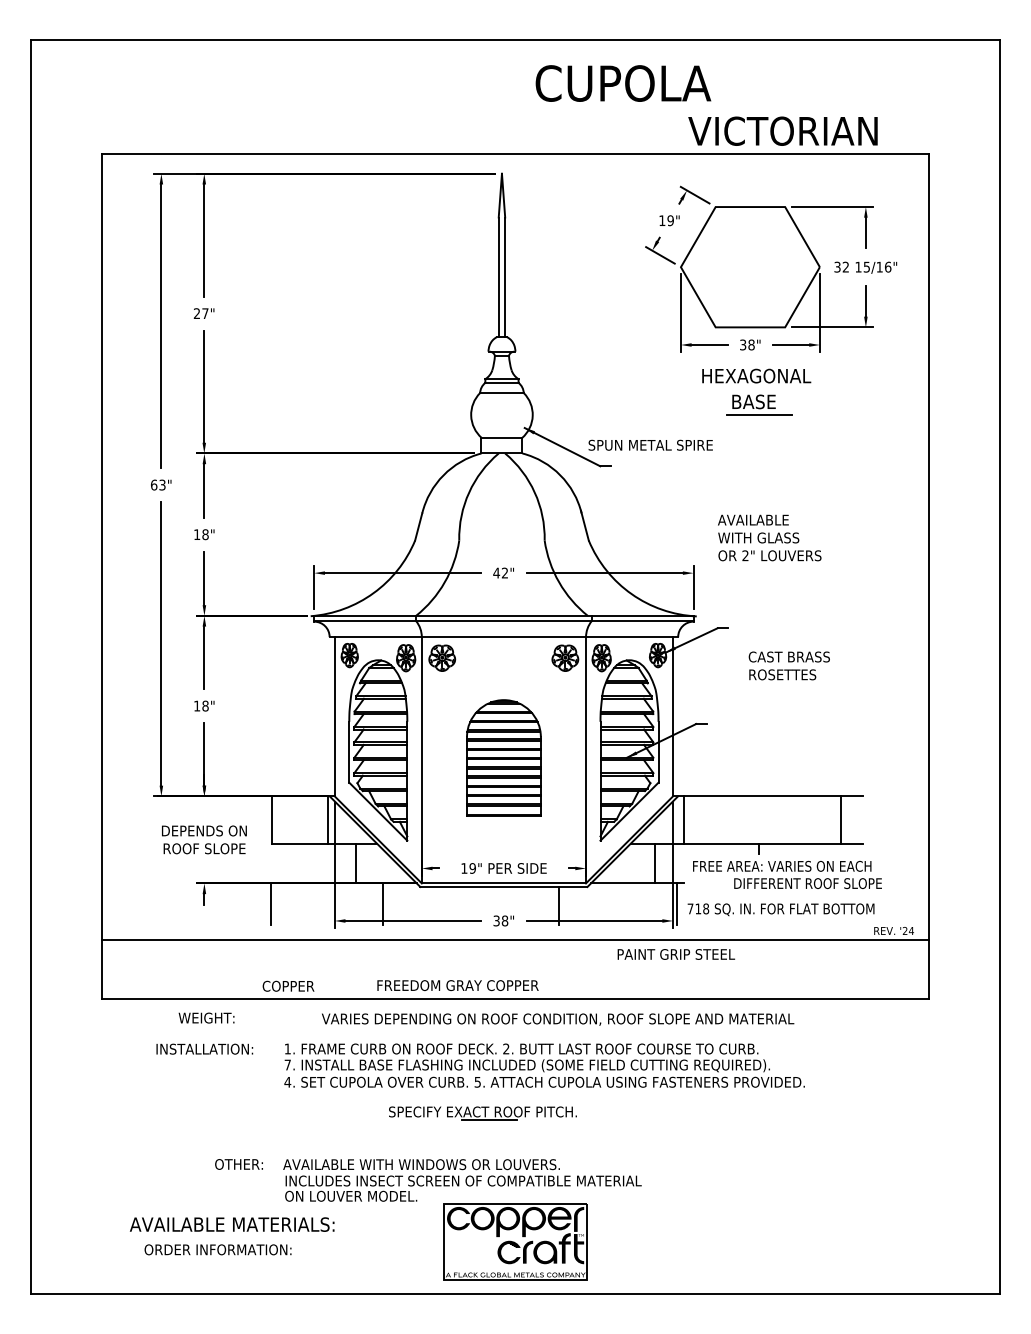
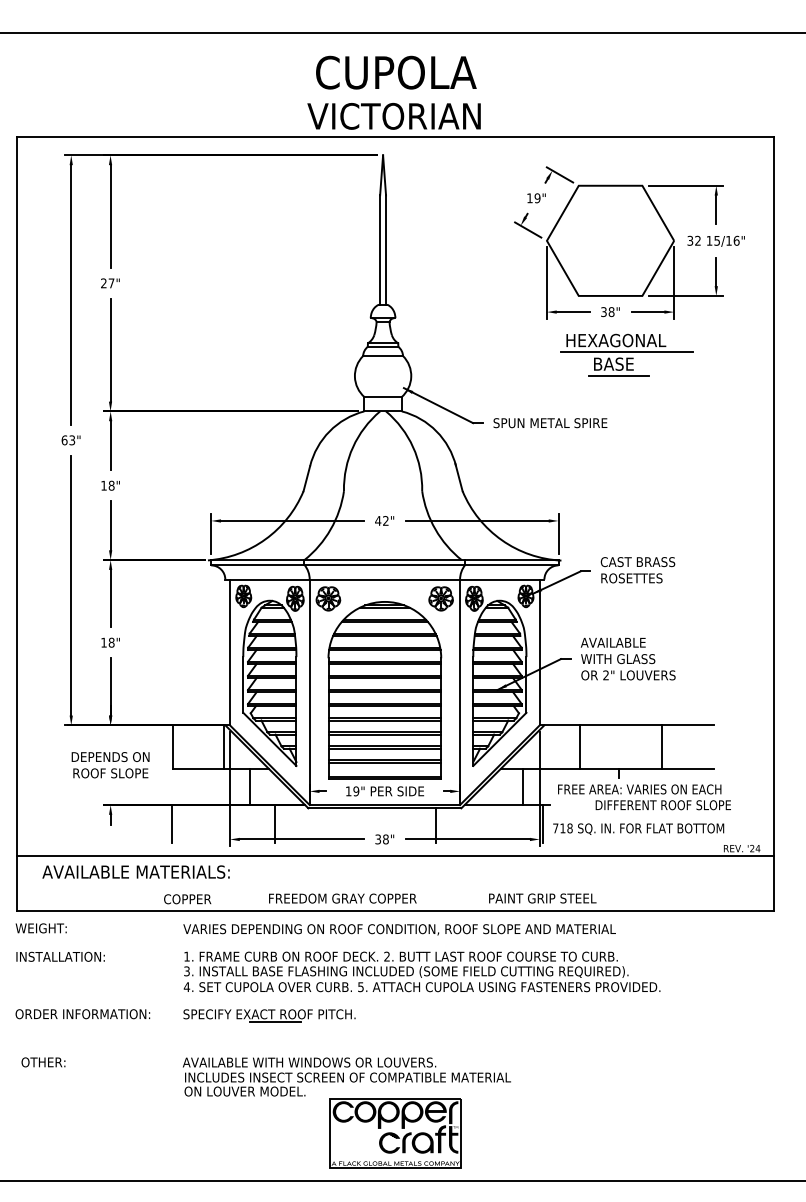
text: (623, 83) -> (396, 72), moved
text: (782, 130) -> (393, 115), moved
line: (767, 388) -> (626, 351), added
text: (650, 444) -> (550, 422), moved
text: (769, 537) -> (628, 658), moved
text: (788, 665) -> (637, 569), moved
part: (503, 757) -> (384, 689), size x1.67
line: (684, 819) -> (580, 746), moved
line: (841, 819) -> (661, 746), moved
text: (676, 954) -> (542, 898), moved
text: (206, 1017) -> (41, 927), moved
text: (558, 1019) -> (400, 929), moved
text: (204, 1048) -> (60, 956), moved
text: (287, 1064) -> (186, 970), 7. -> 3.
part: (482, 1113) -> (269, 1015), moved
text: (238, 1164) -> (42, 1062), moved
text: (232, 1224) -> (136, 871), moved
text: (217, 1249) -> (82, 1013), moved

